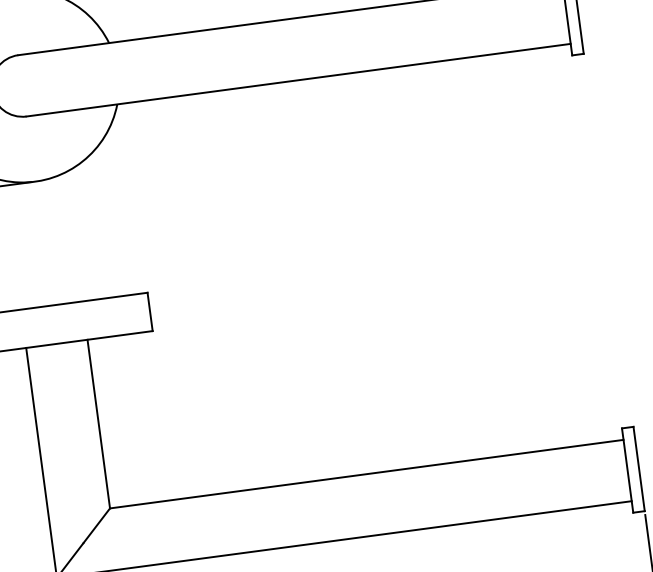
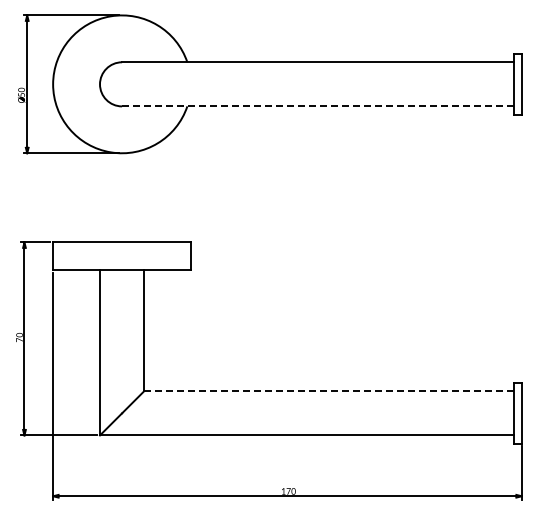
line: (298, 80) -> (317, 106), solid -> dashed
line: (366, 474) -> (328, 391), solid -> dashed

